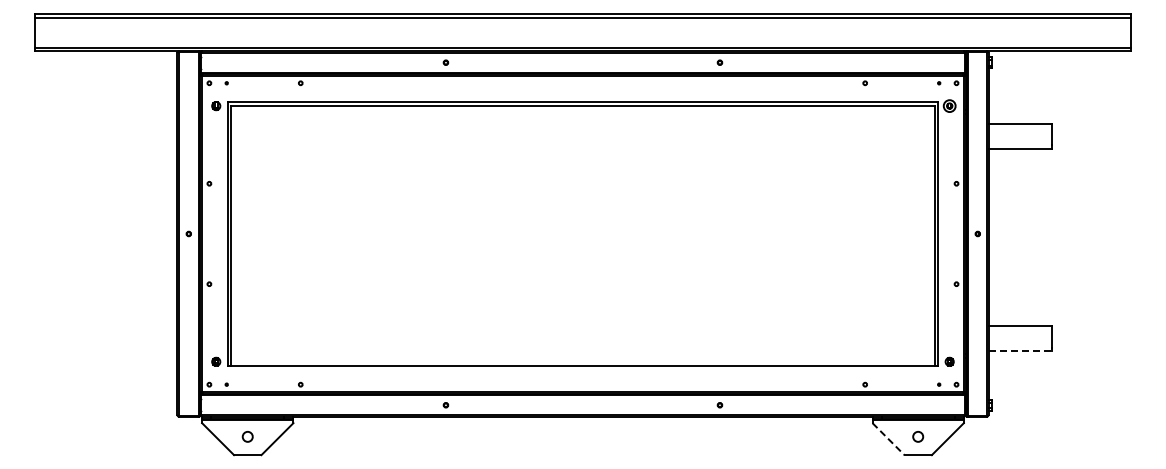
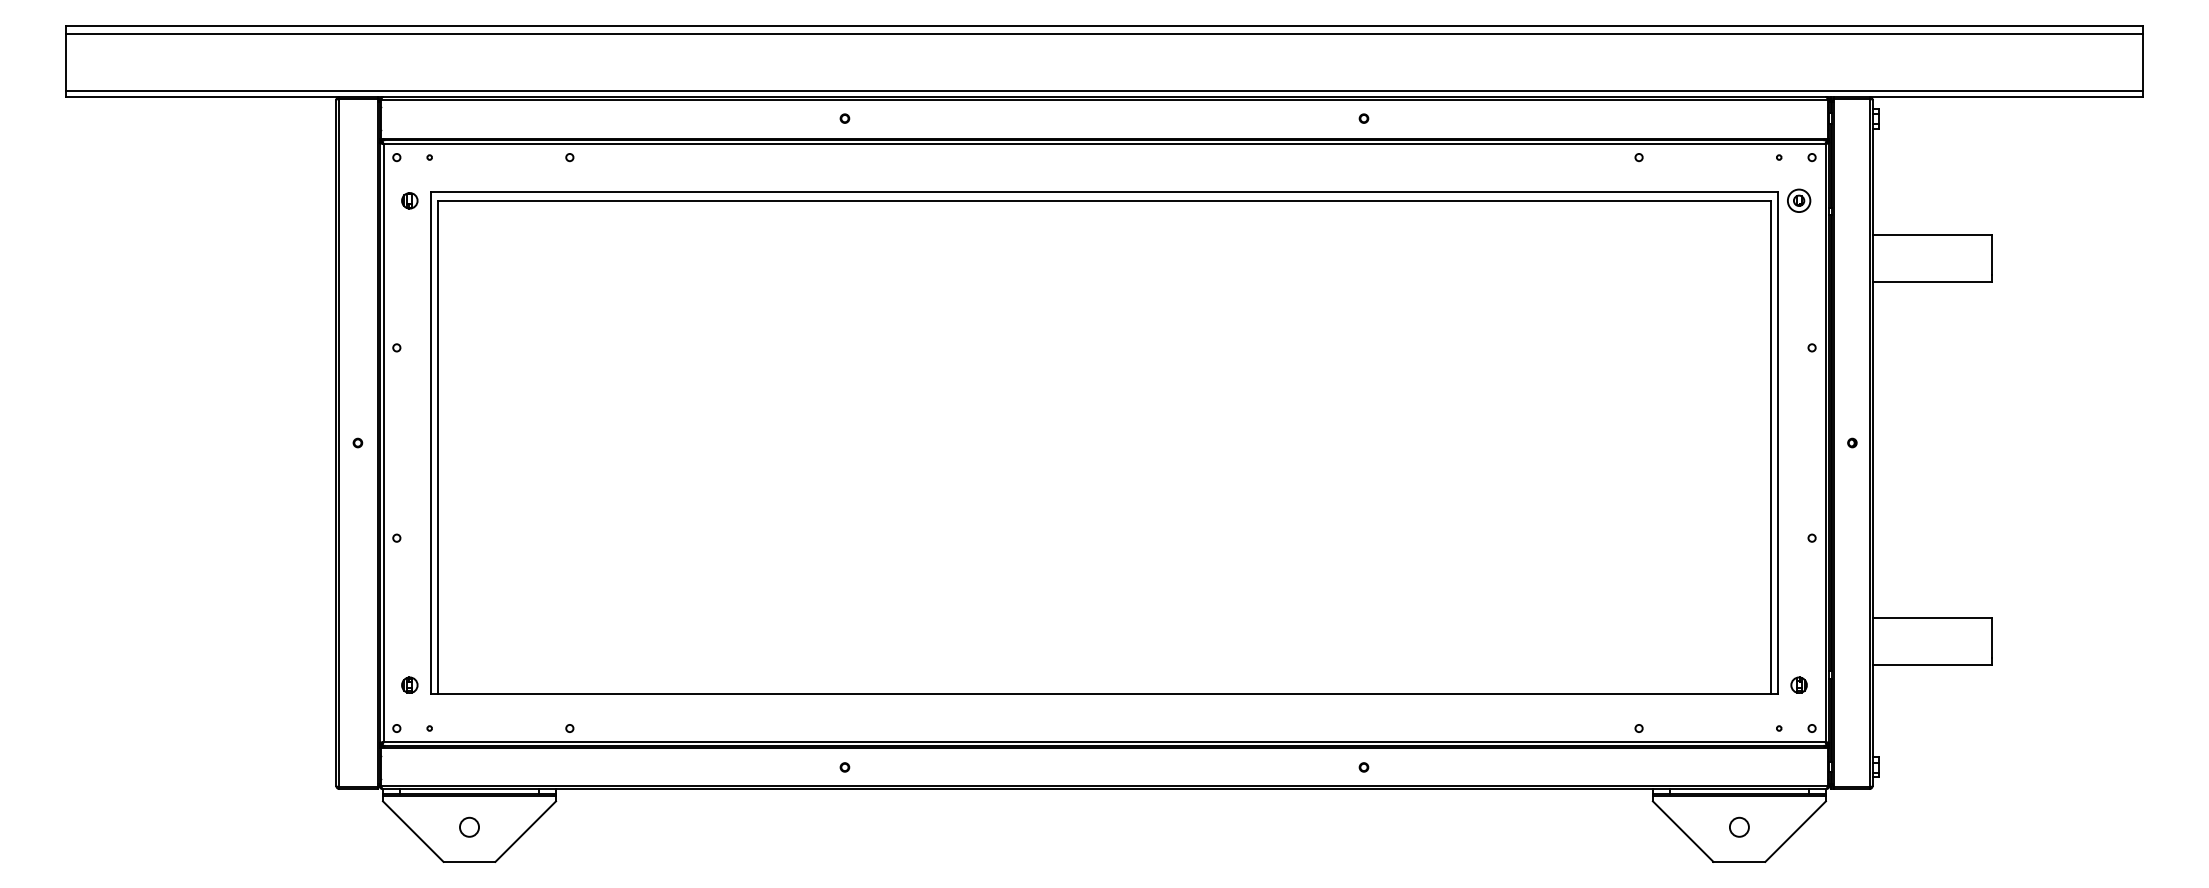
line: (1020, 351) -> (1933, 665), dashed -> solid
line: (888, 439) -> (1683, 832), dashed -> solid

